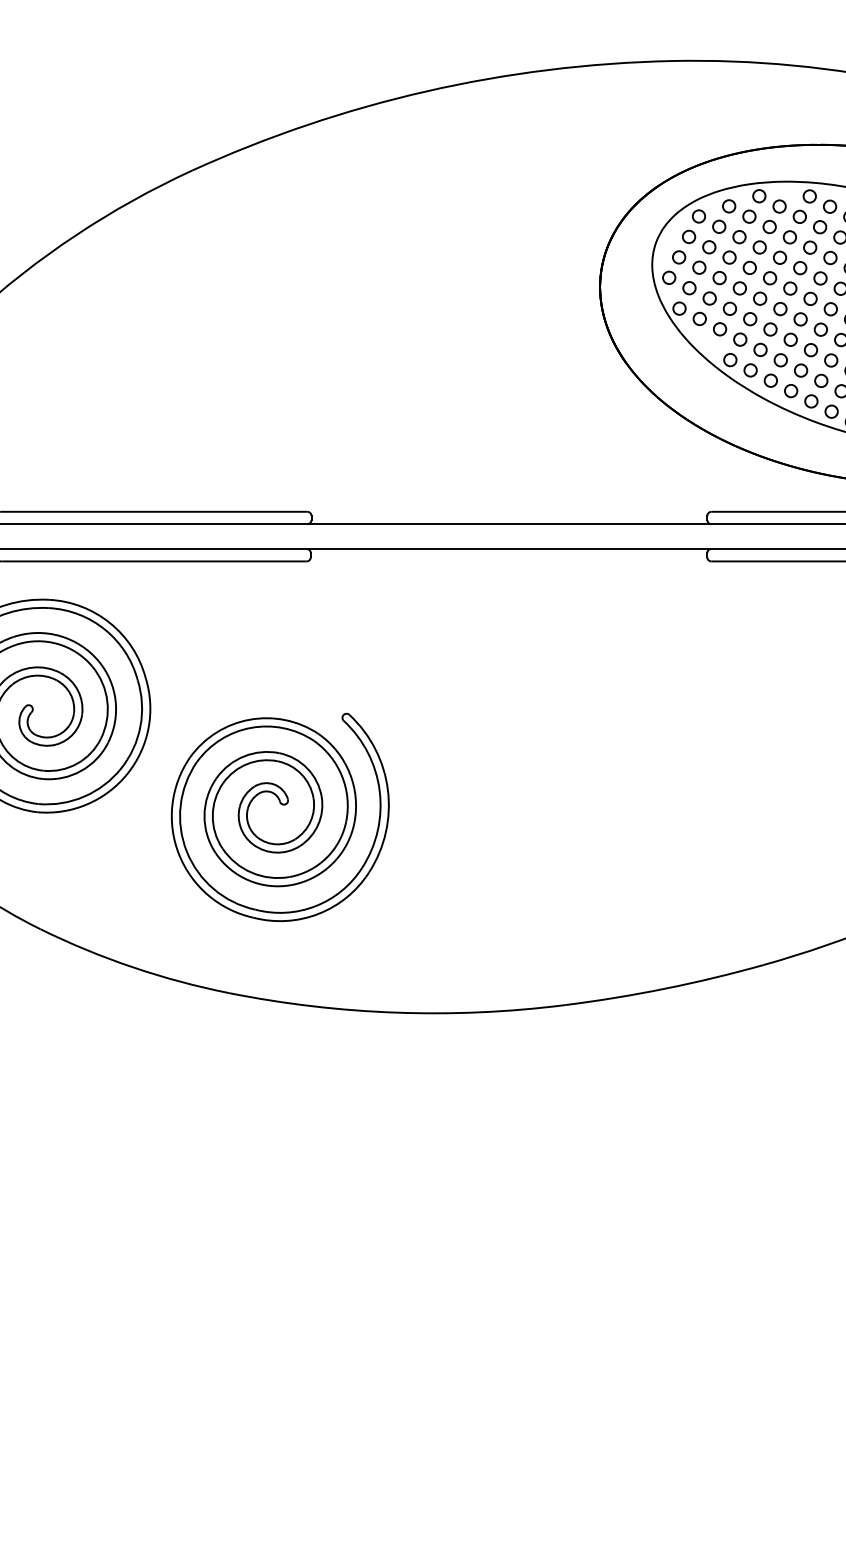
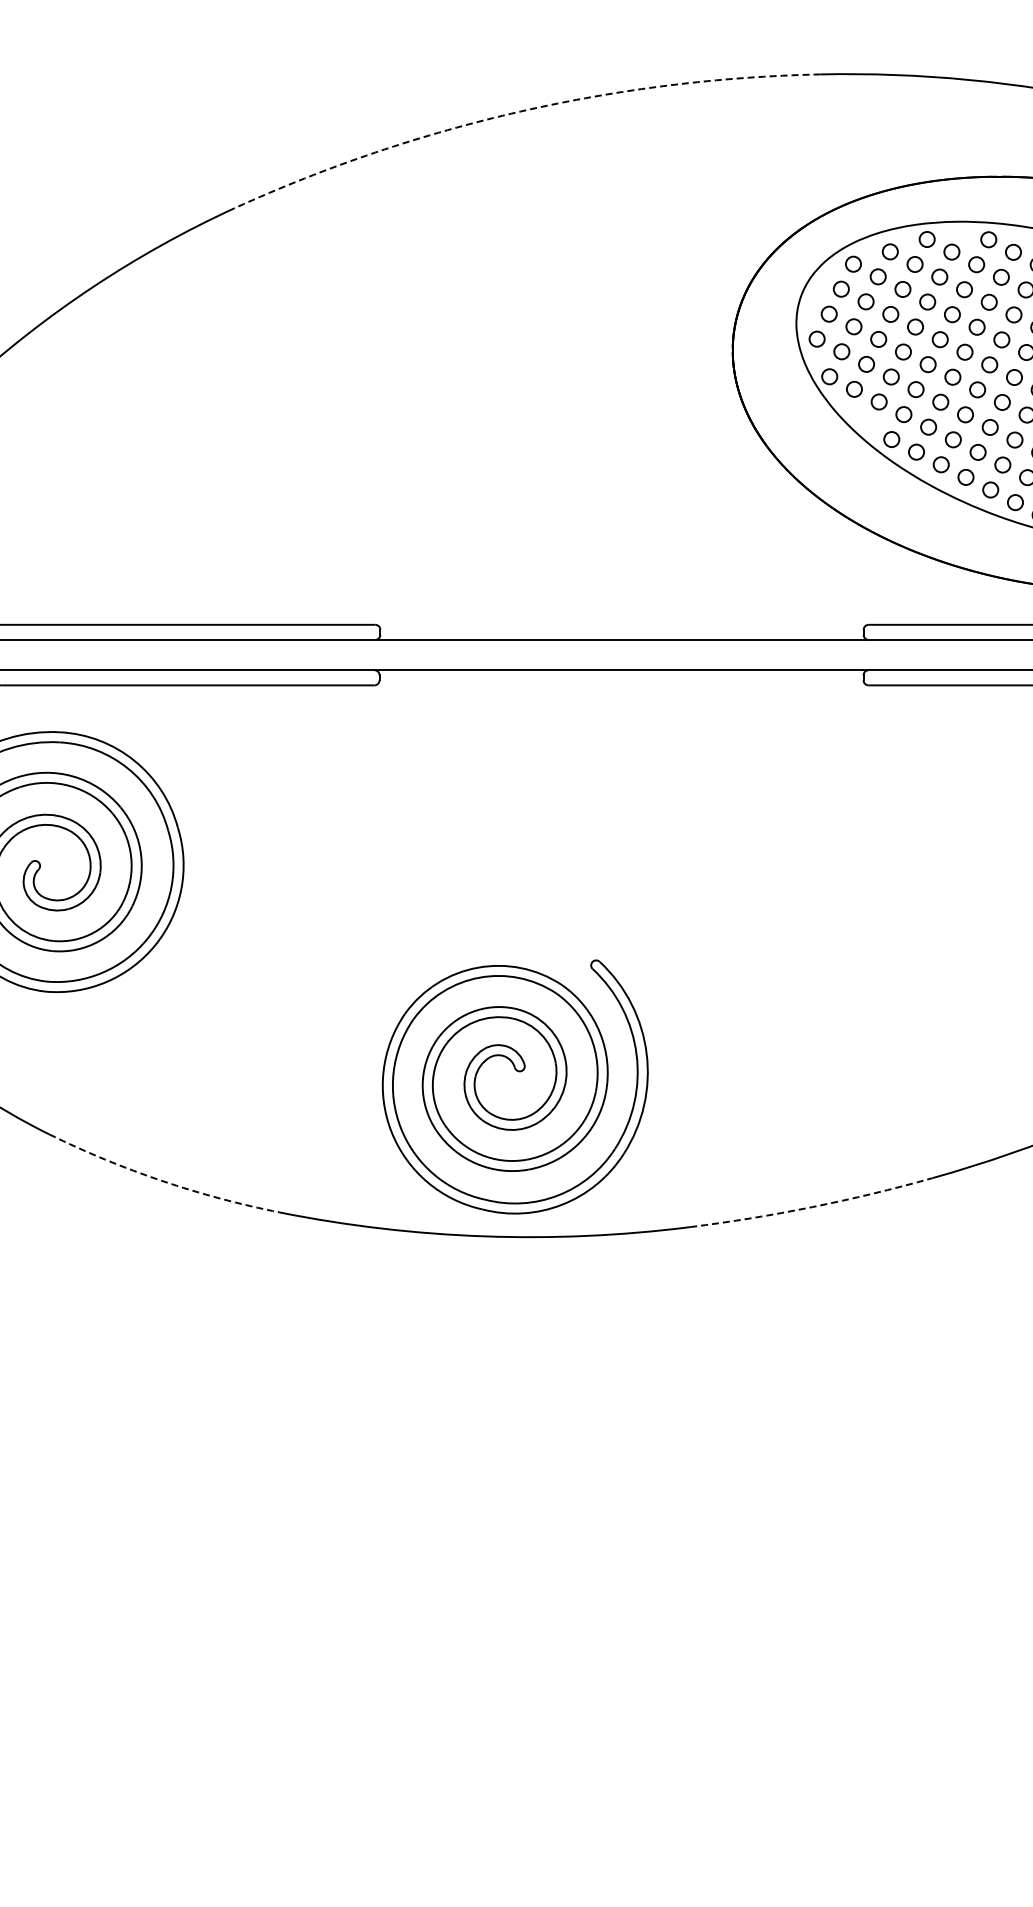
arc: (426, 91) -> (520, 111), solid -> dashed
part: (282, 805) -> (518, 1072), moved
arc: (133, 966) -> (162, 1180), solid -> dashed
arc: (665, 989) -> (812, 1207), solid -> dashed

